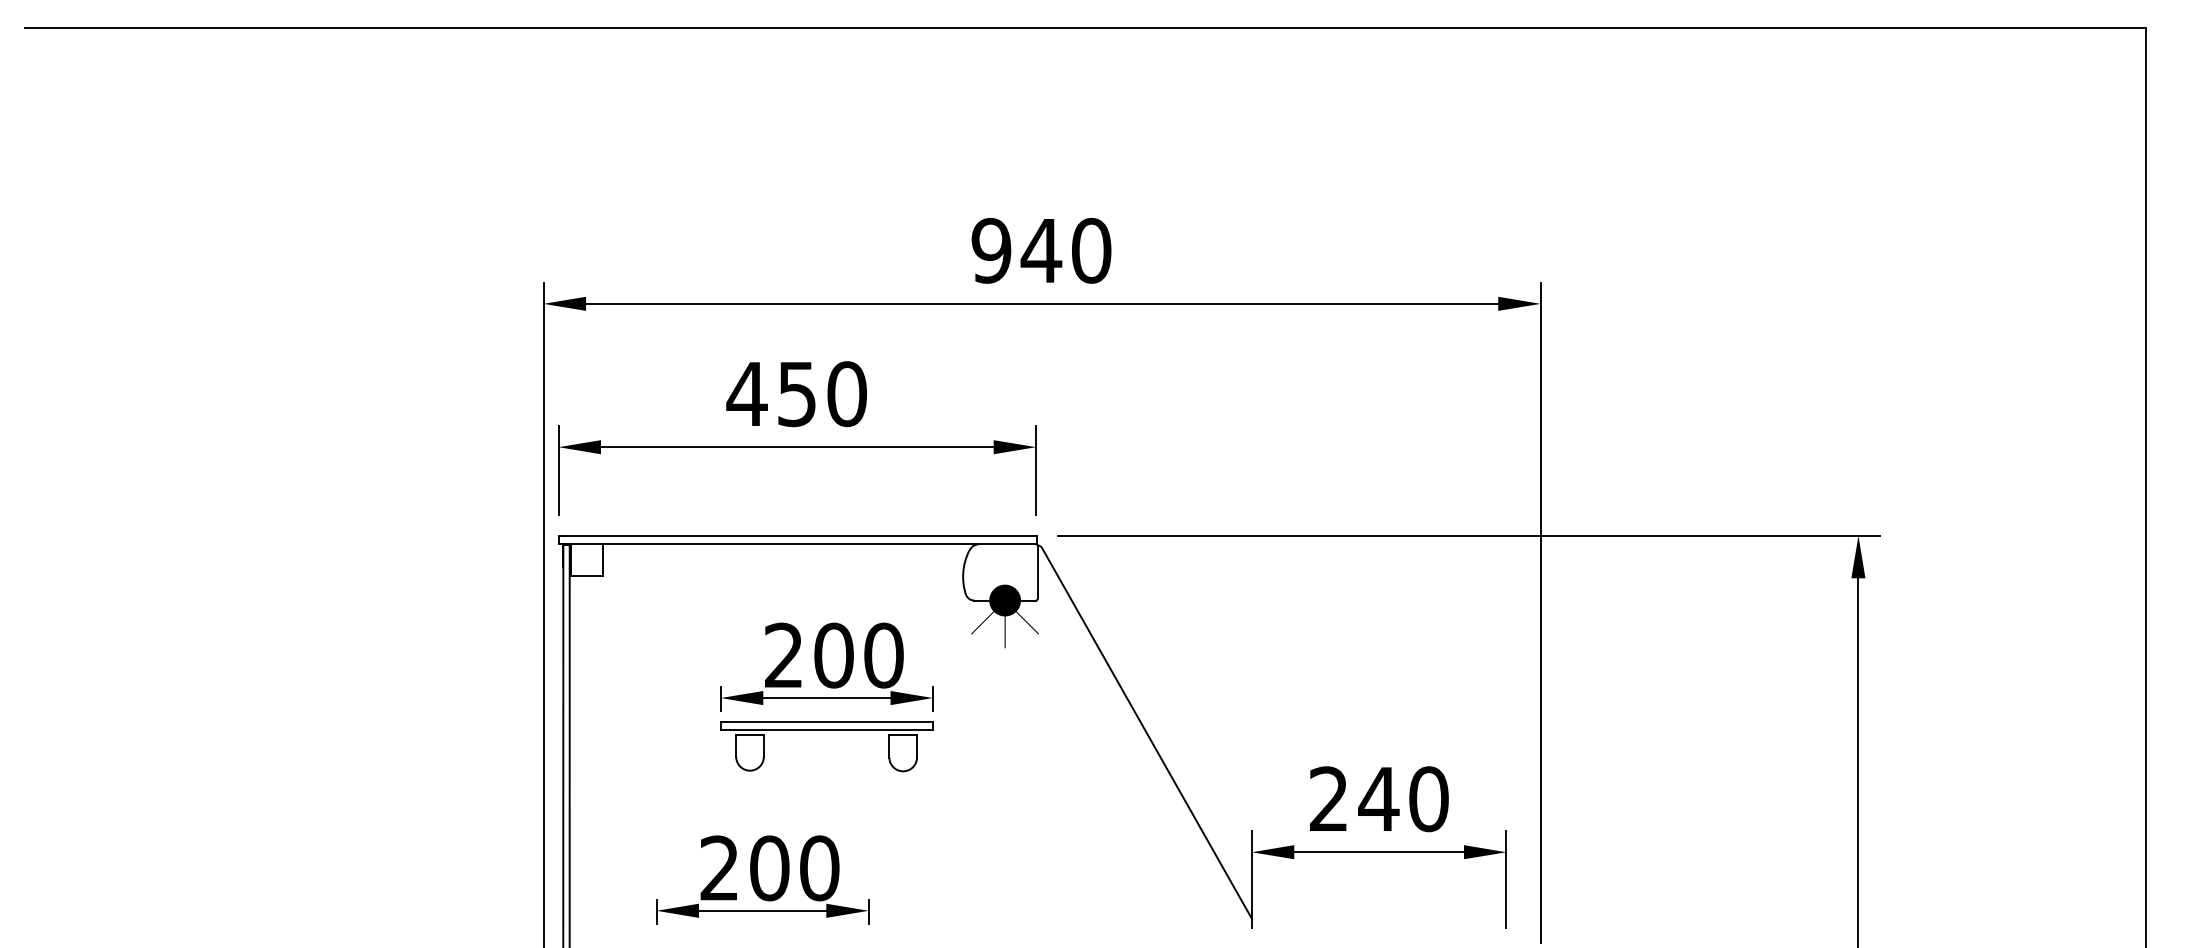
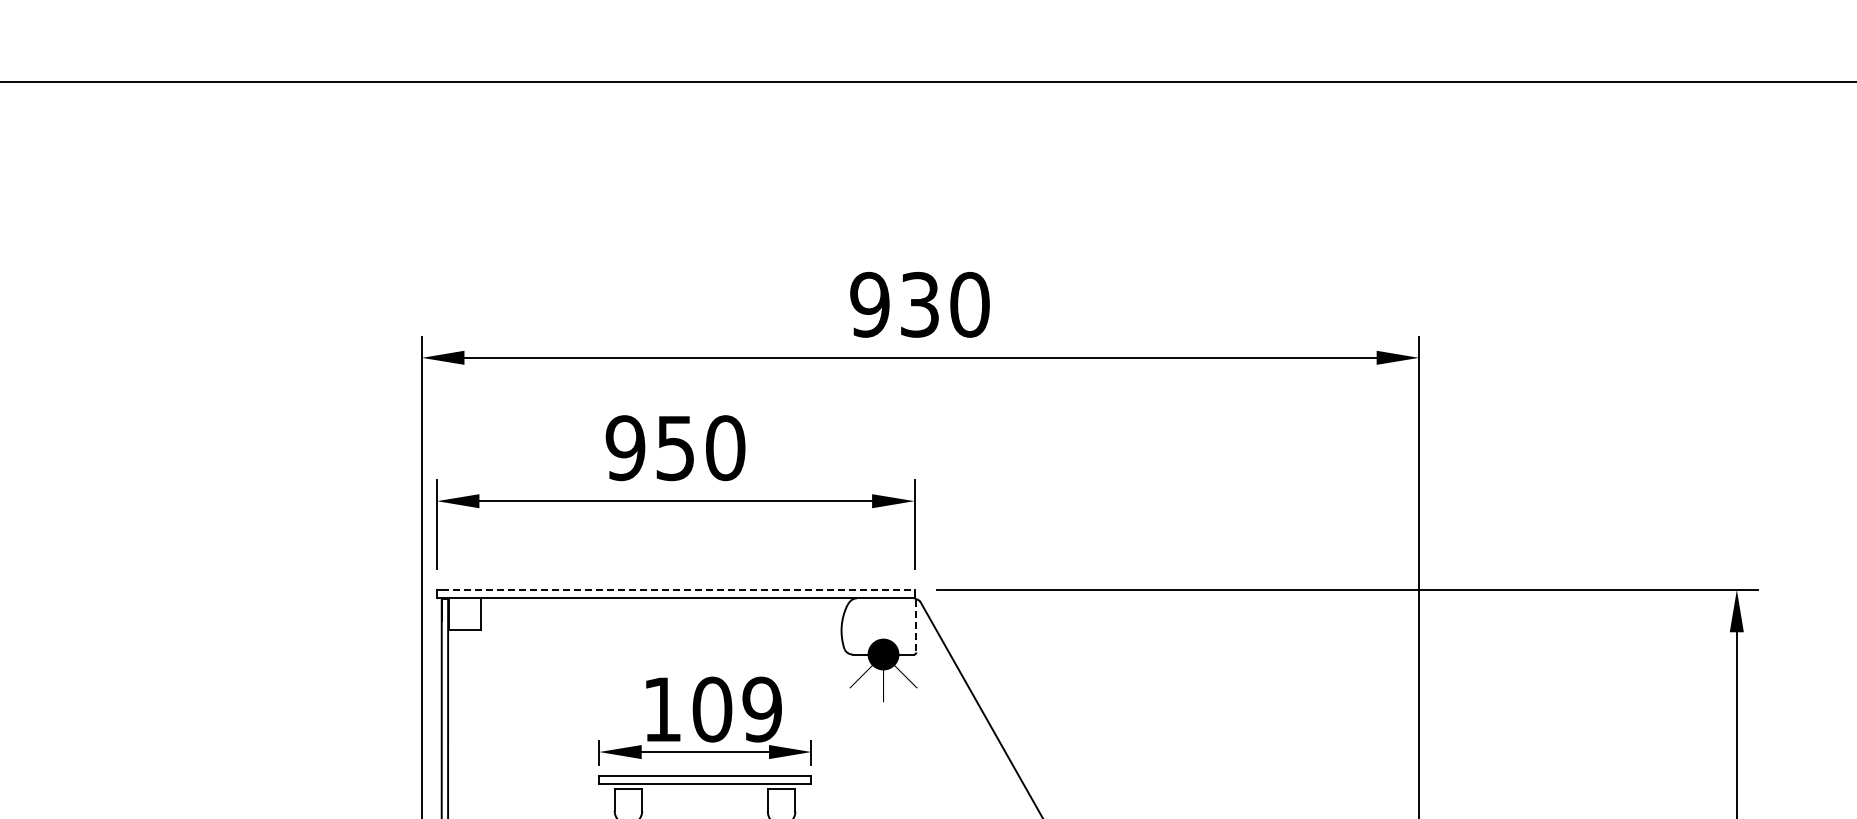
text: (1041, 250) -> (919, 304), 940 -> 930
text: (746, 394) -> (624, 448), 450 -> 950
line: (800, 535) -> (678, 589), solid -> dashed
line: (1038, 572) -> (916, 626), solid -> dashed
text: (834, 655) -> (712, 709), 200 -> 109

